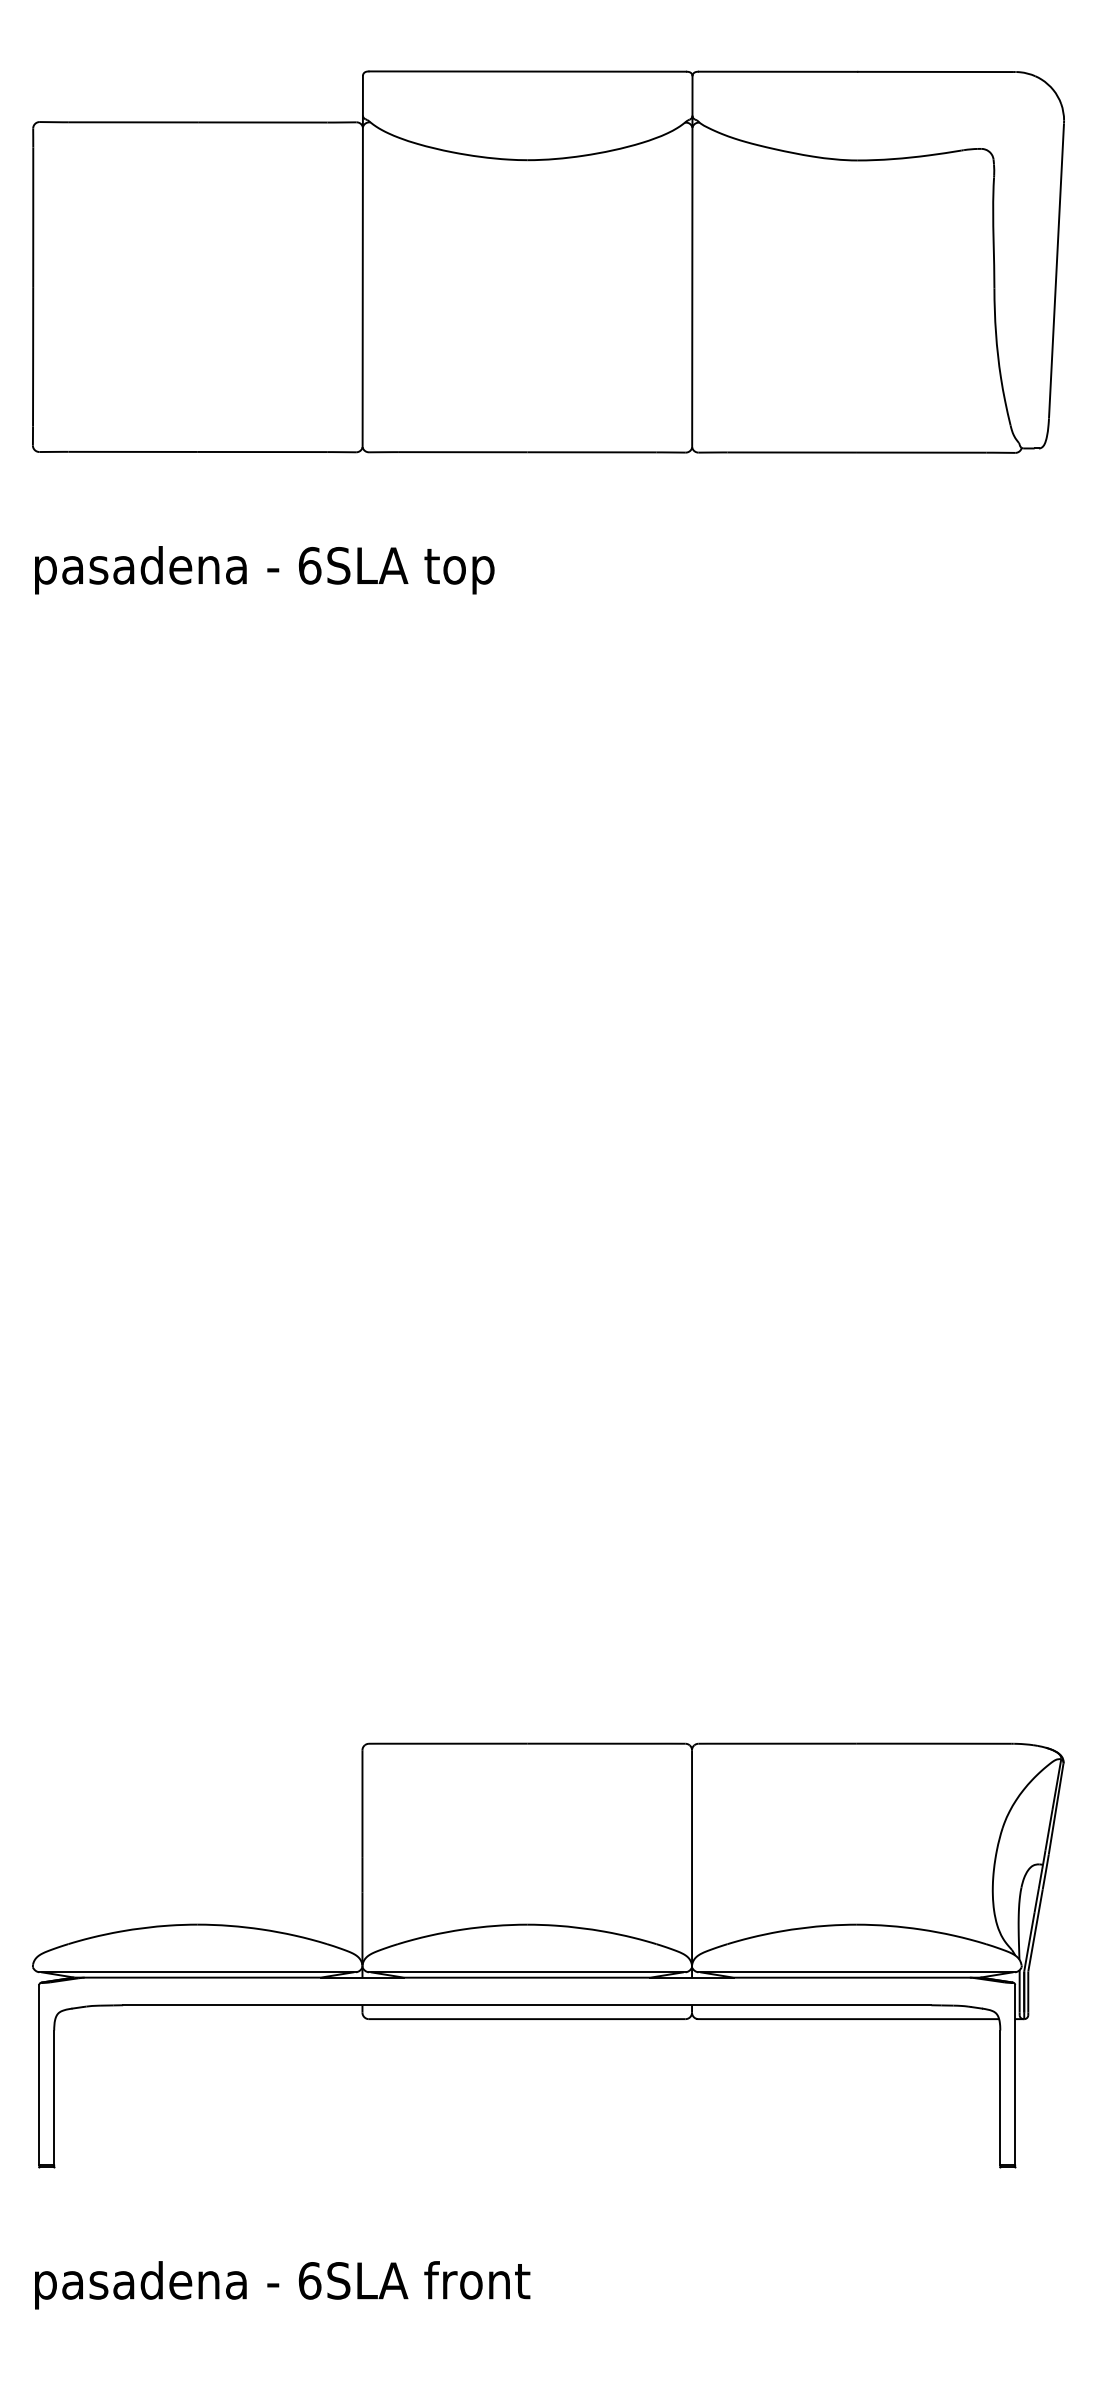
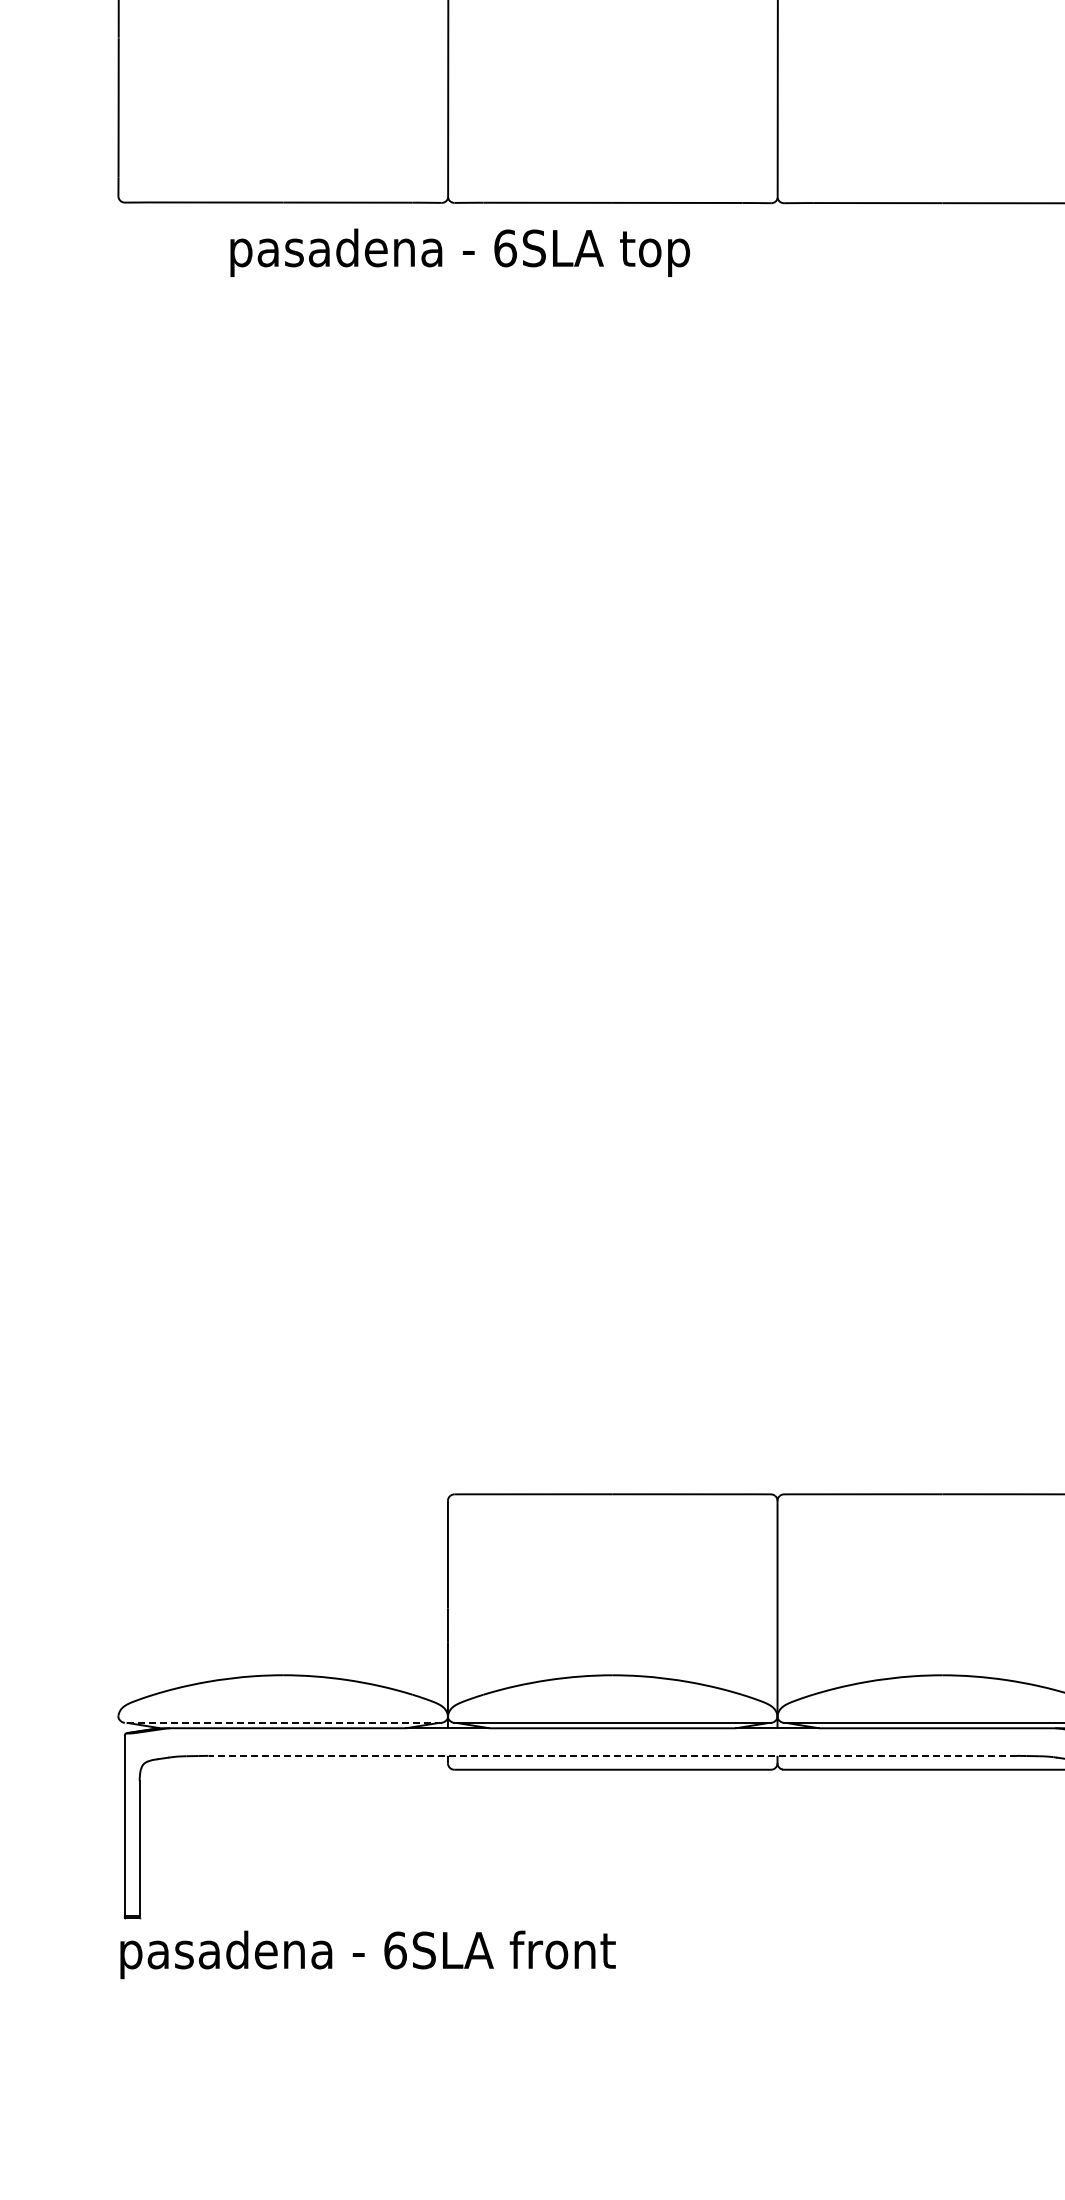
text: (264, 570) -> (460, 253), moved
line: (197, 1972) -> (283, 1723), solid -> dashed
line: (526, 2005) -> (612, 1756), solid -> dashed
text: (282, 2285) -> (368, 1955), moved

